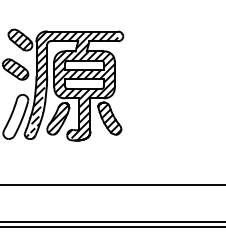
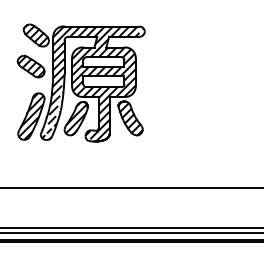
hatch: (15, 116) -> (31, 116), added

